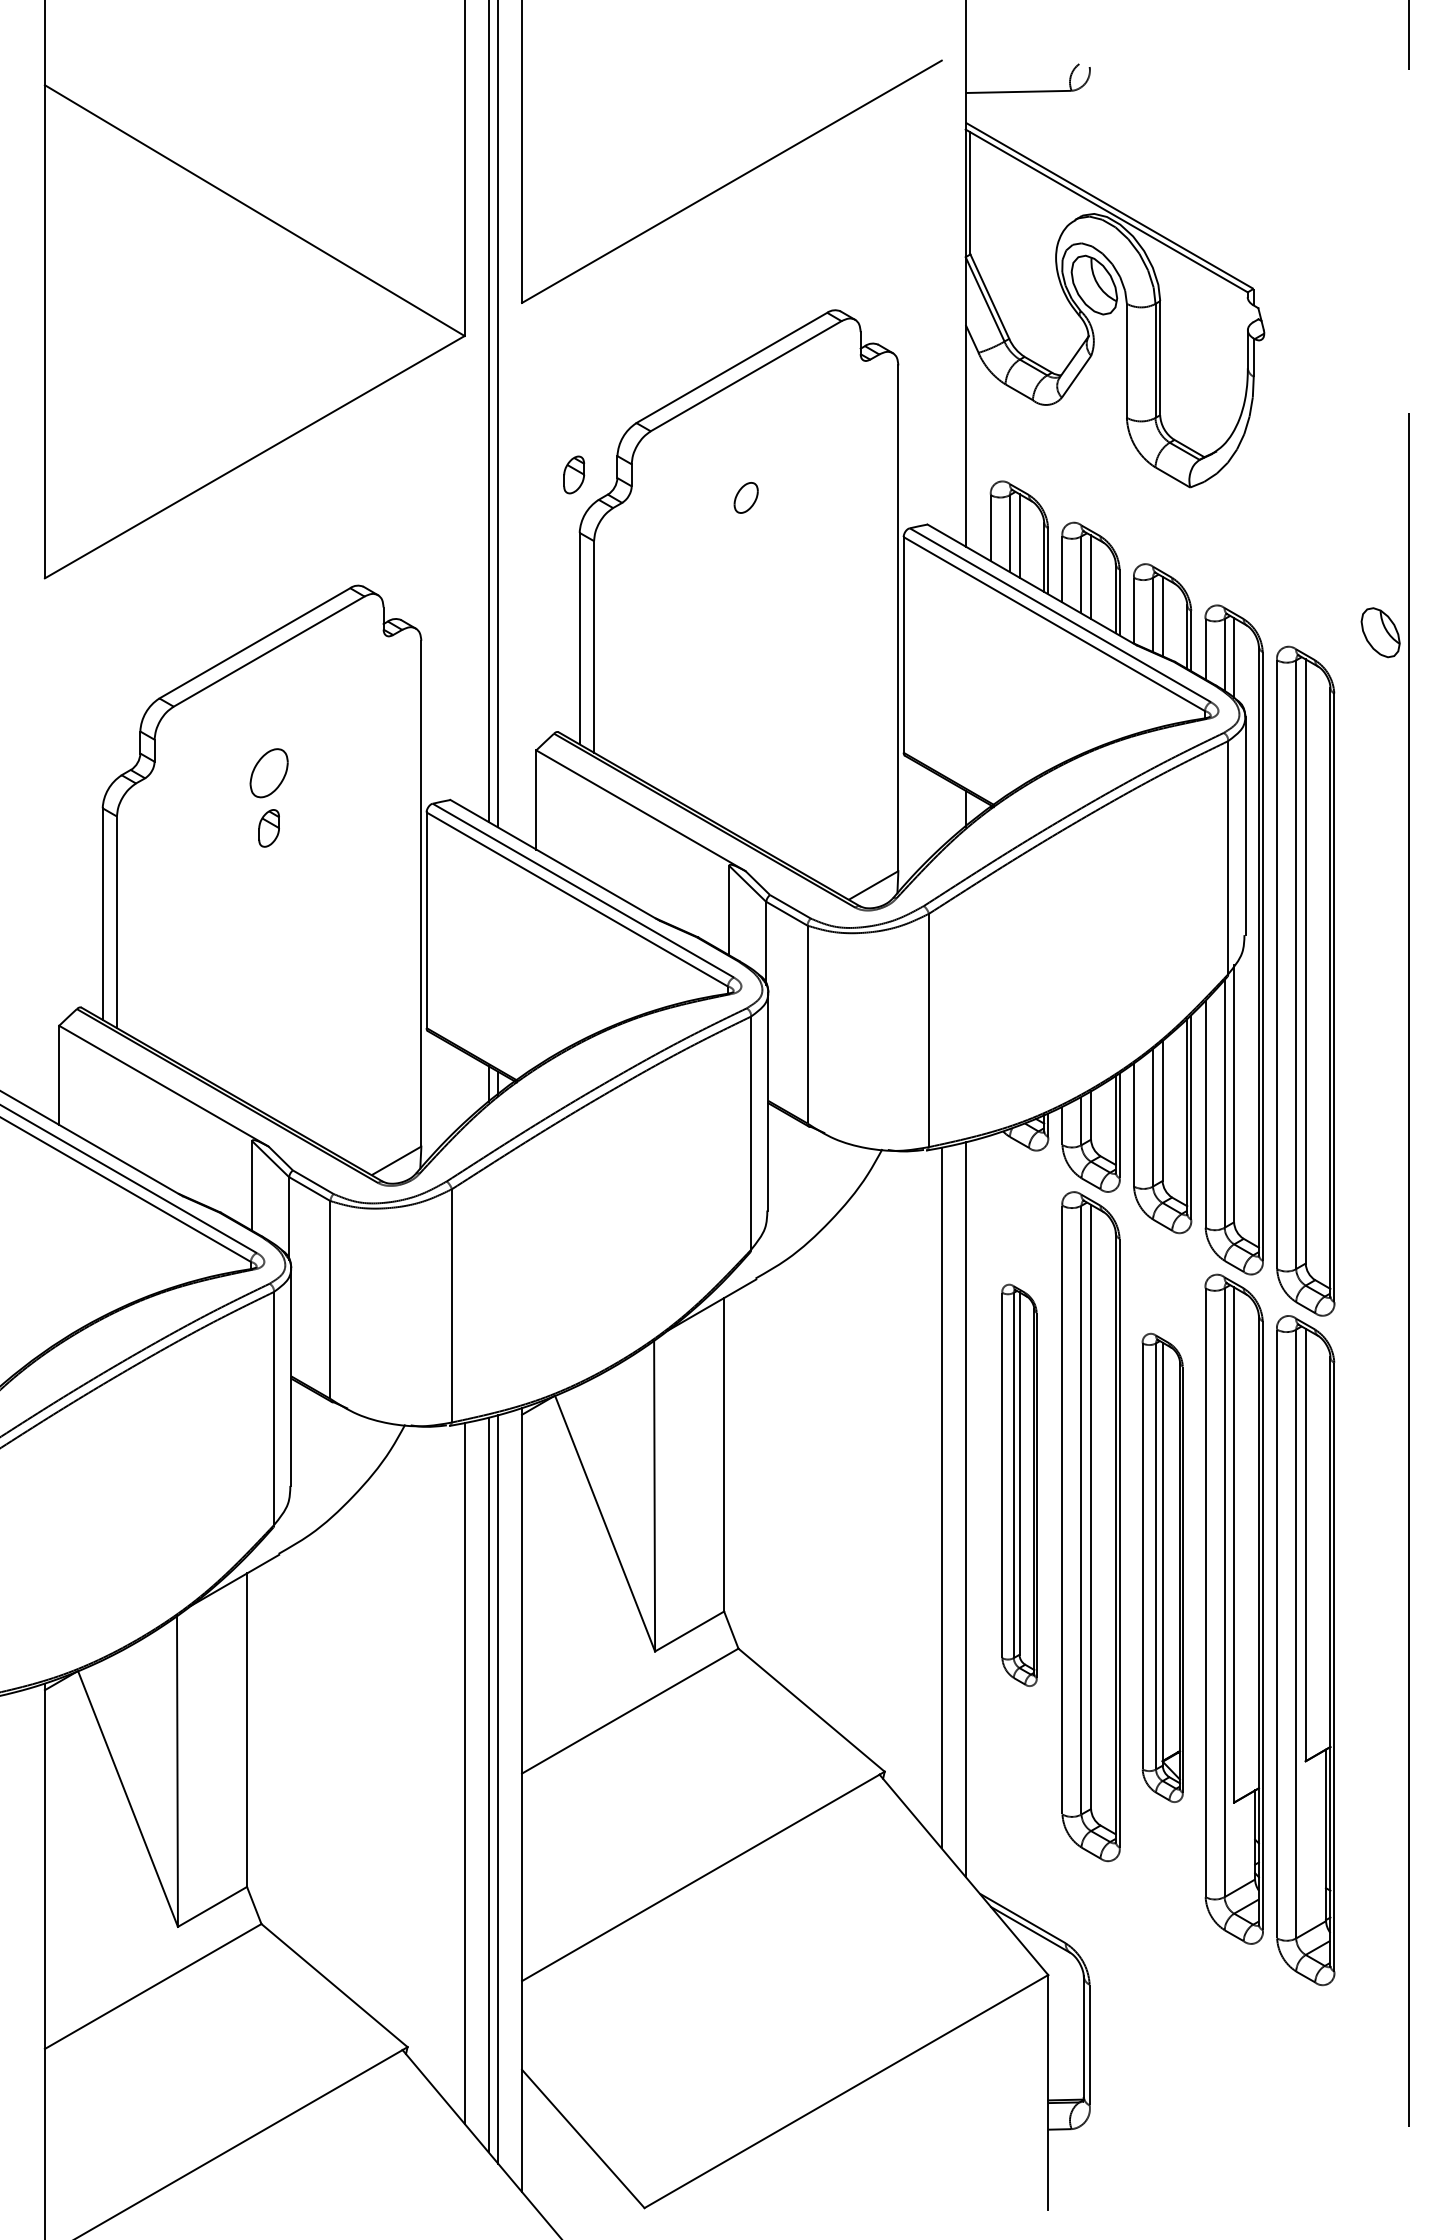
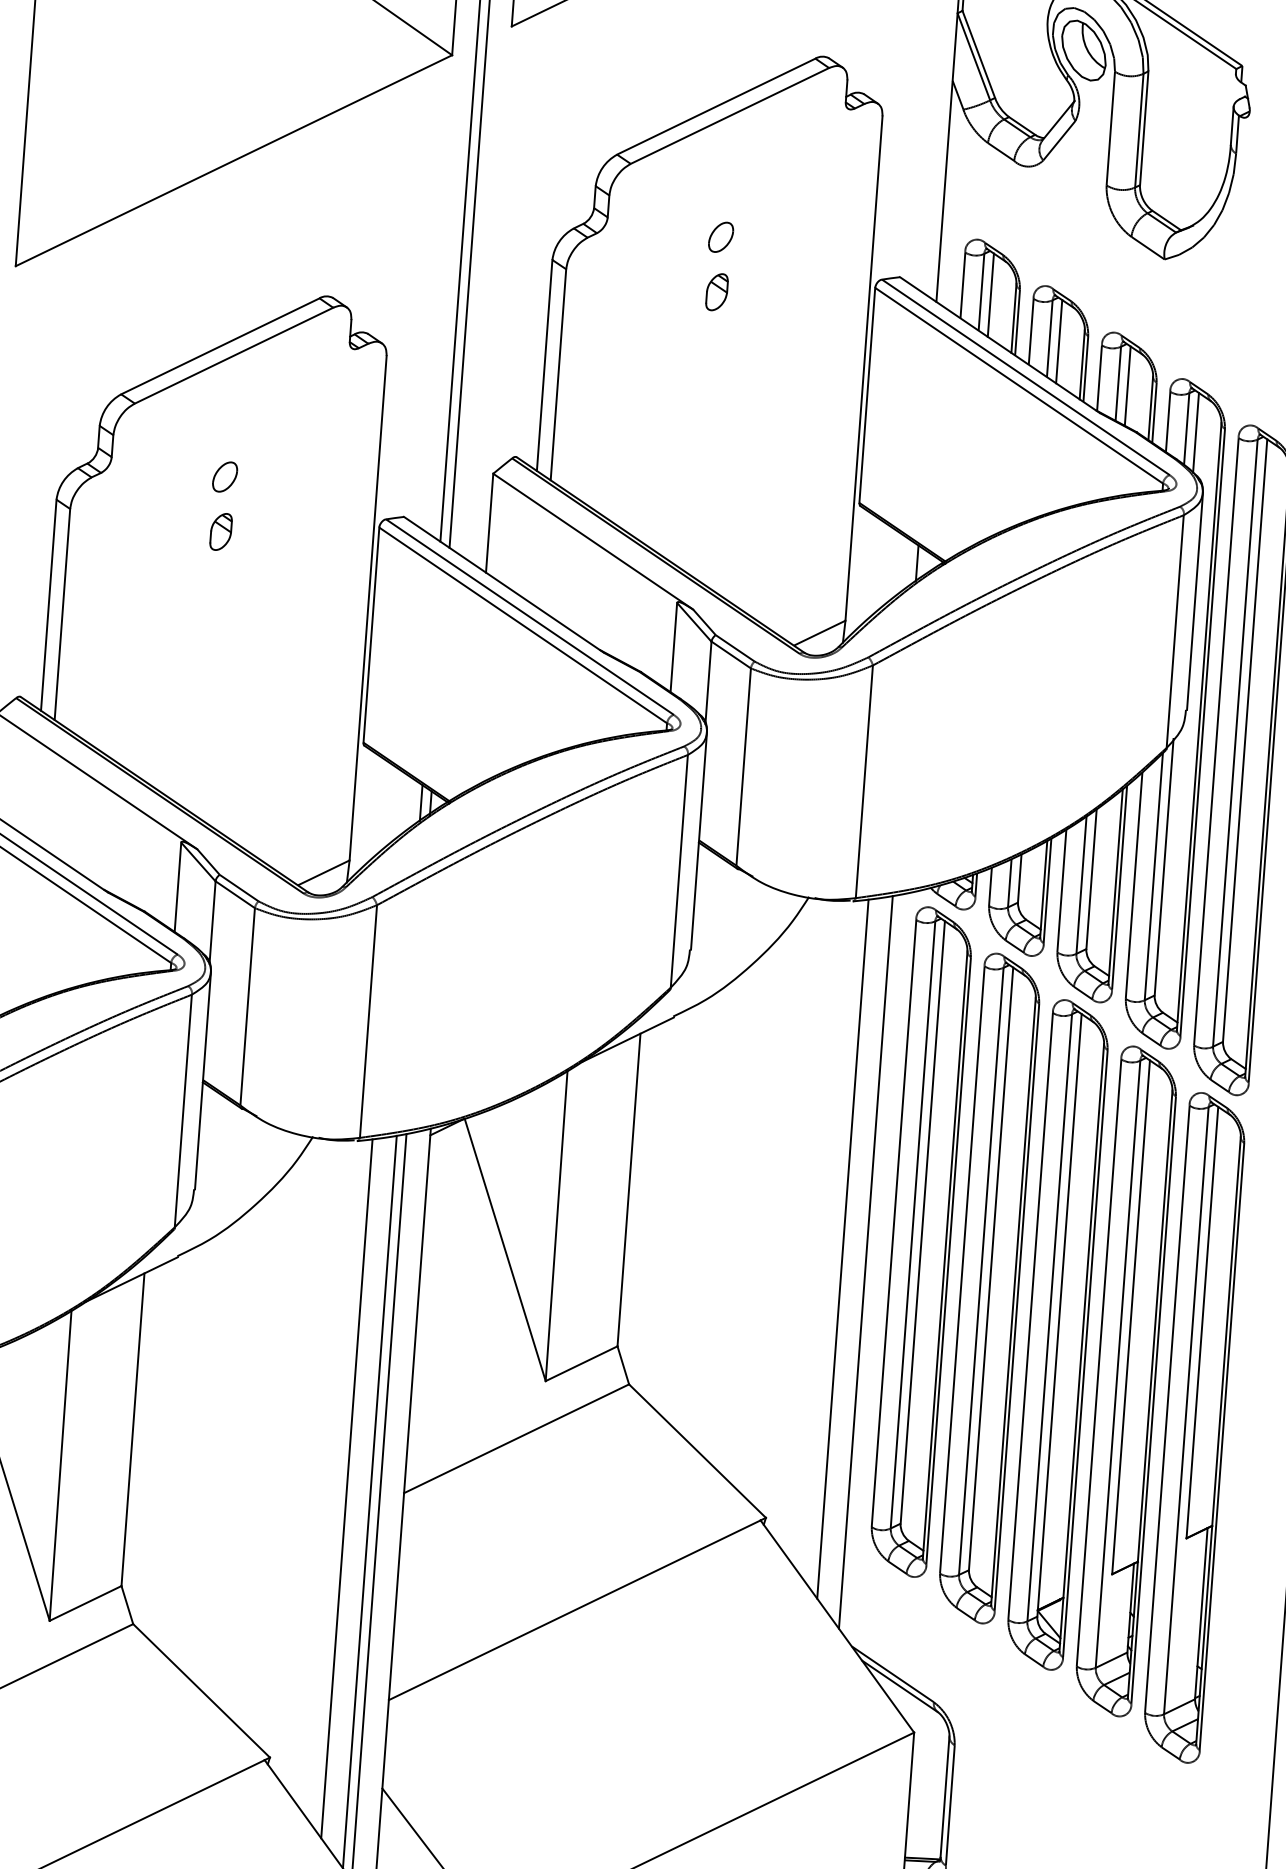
part: (574, 474) -> (717, 291), moved
part: (268, 773) -> (224, 477), size x0.62
part: (1019, 1485) -> (921, 1242), size x1.67
part: (1162, 1567) -> (1057, 1334), size x1.43

